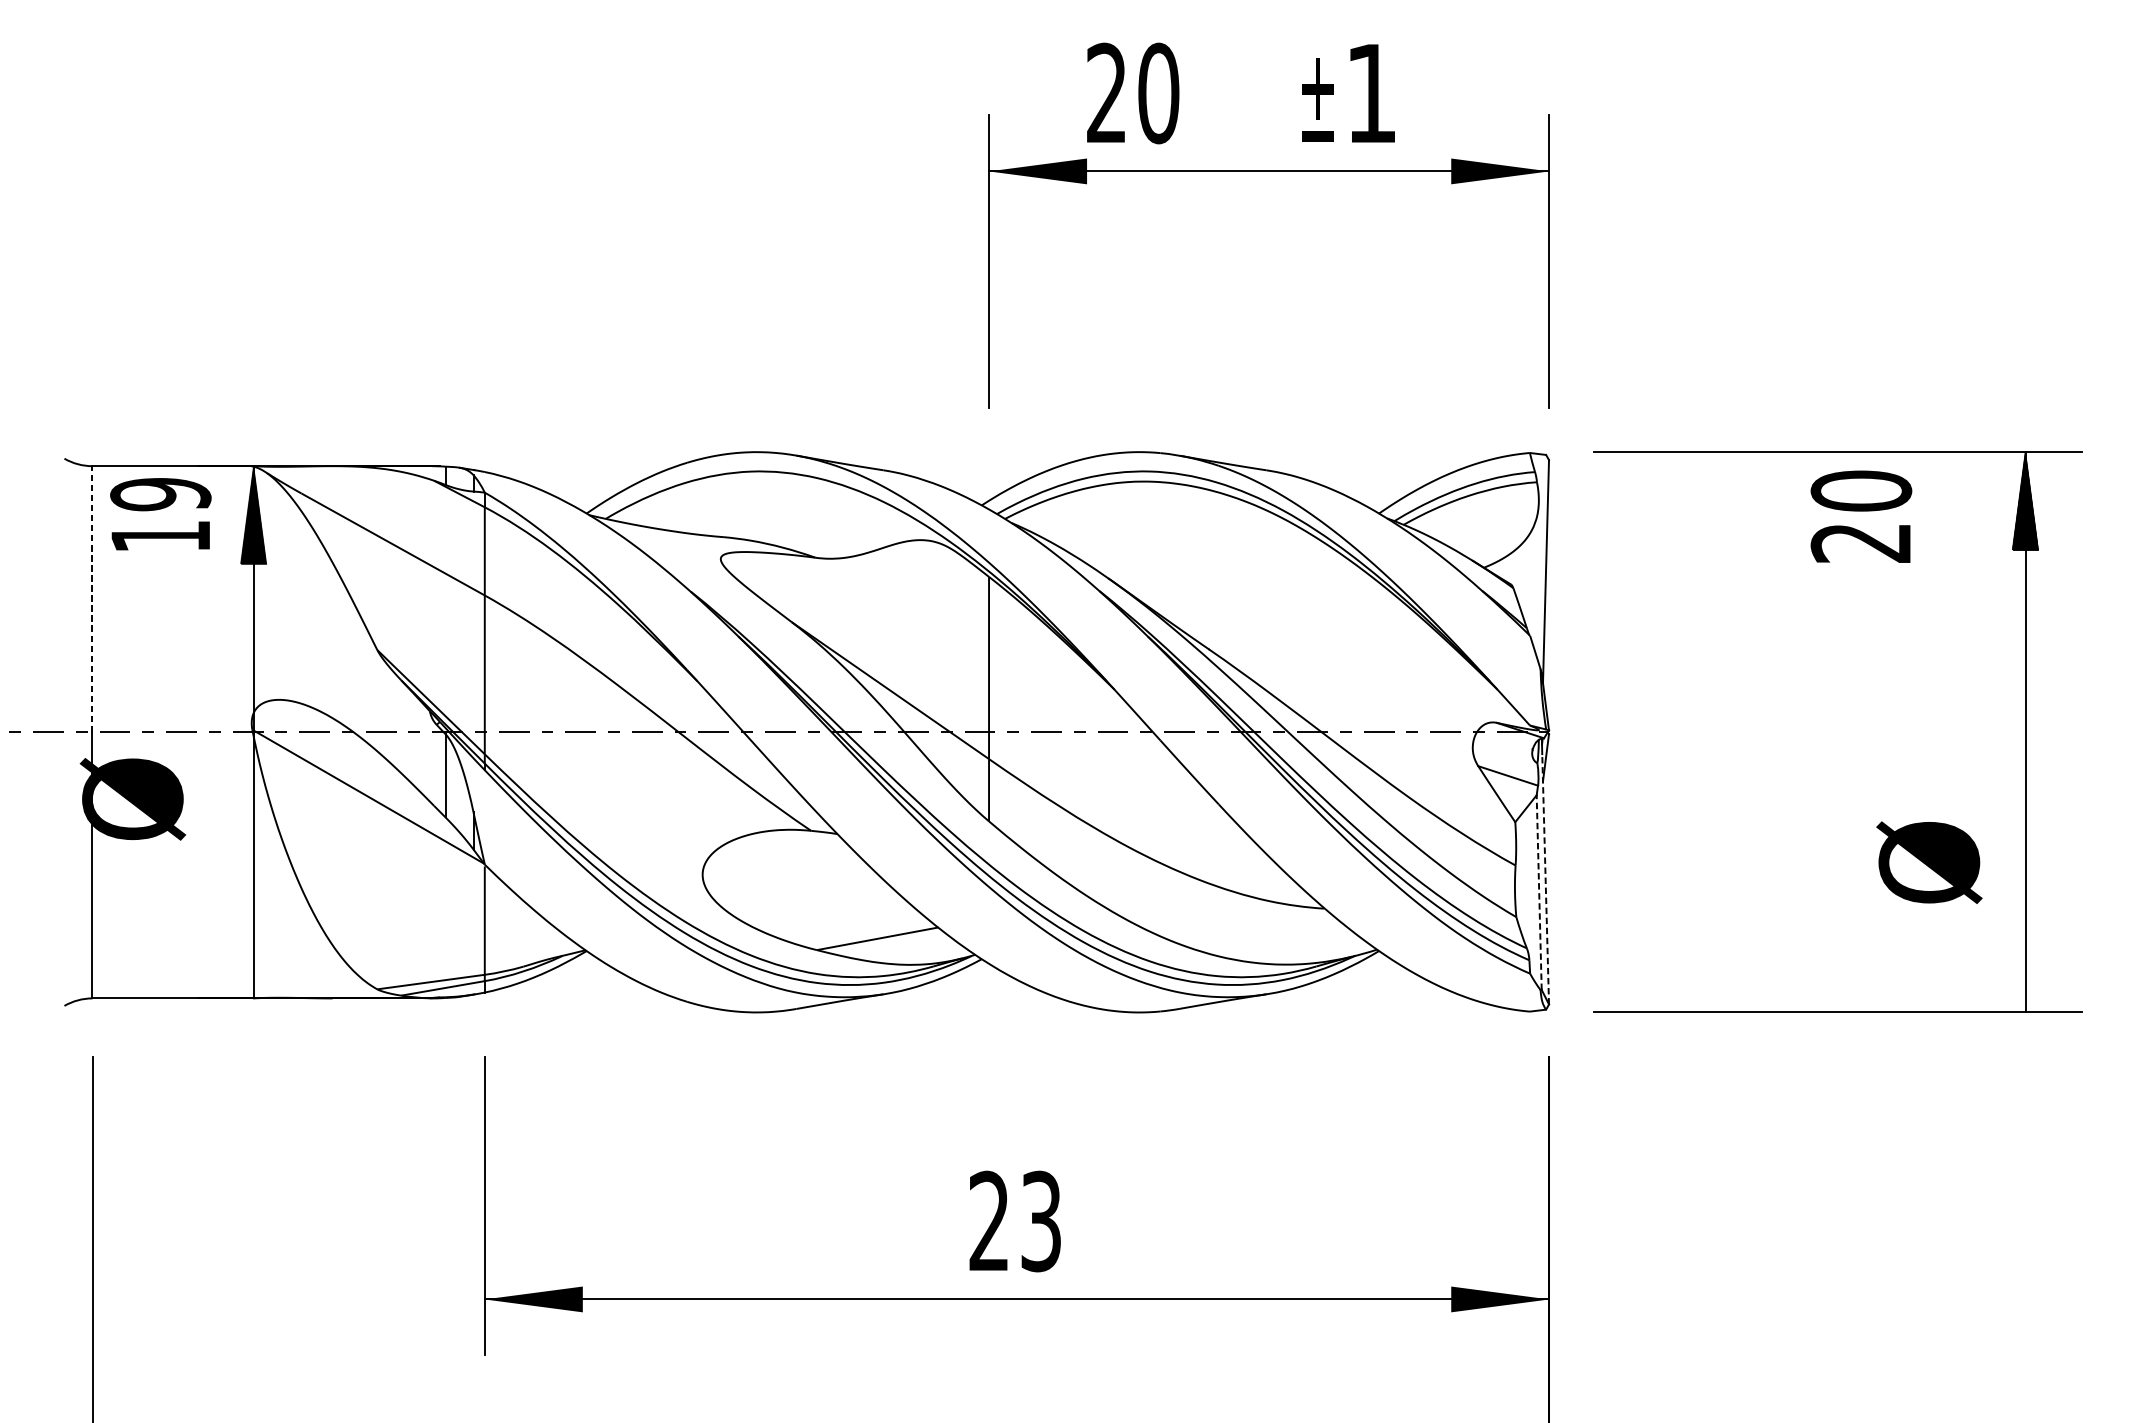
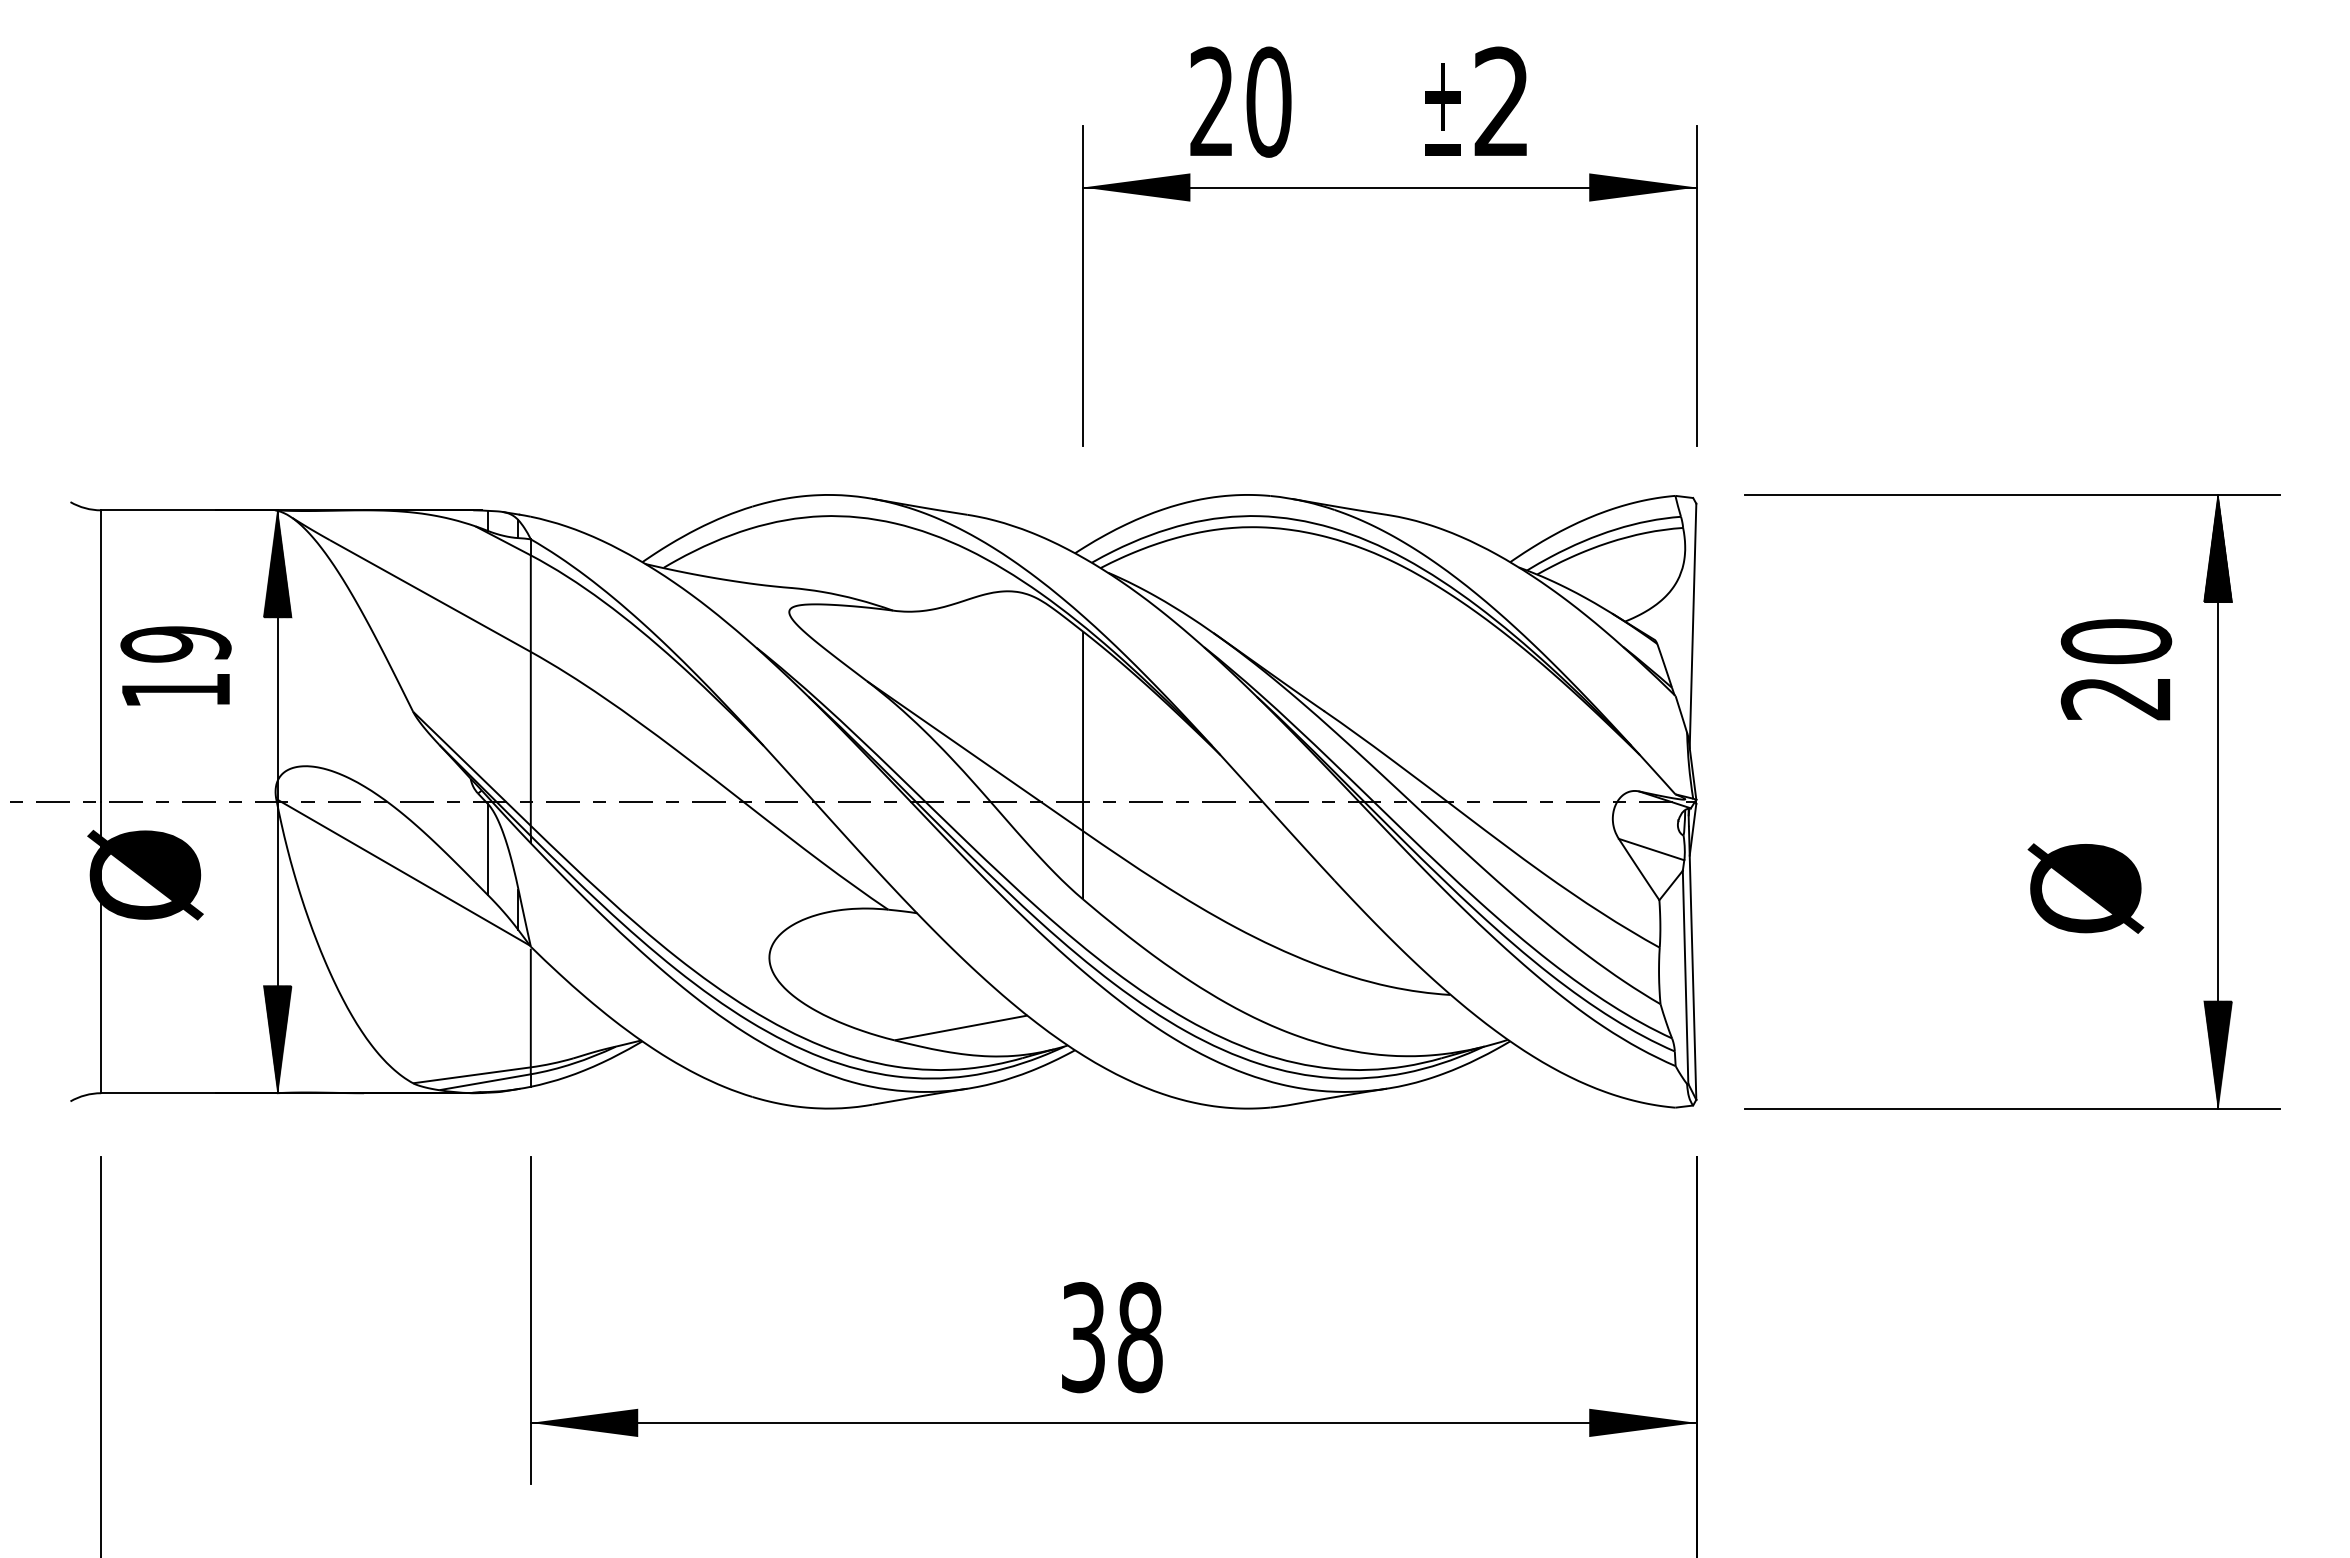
text: (1370, 91) -> (1500, 100), 1 -> 2
text: (160, 513) -> (175, 665), moved
text: (1861, 516) -> (2116, 669), moved
line: (92, 599) -> (101, 656), dashed -> solid
text: (1929, 862) -> (2085, 888), moved
line: (1545, 879) -> (1692, 963), dashed -> solid
line: (1539, 892) -> (1685, 977), dashed -> solid
hatch: (253, 948) -> (277, 1038), added
hatch: (2025, 963) -> (2218, 1054), added
text: (1015, 1221) -> (1111, 1337), 23 -> 38

